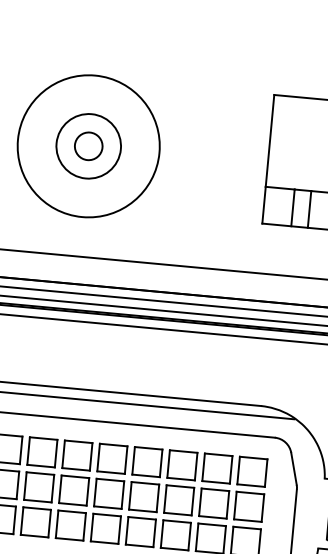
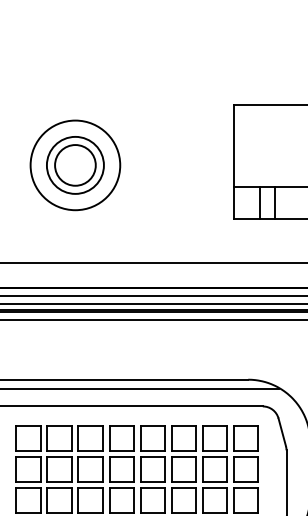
circle: (88, 146) -> (75, 165), size x0.71
circle: (88, 146) -> (75, 165), size x1.67

